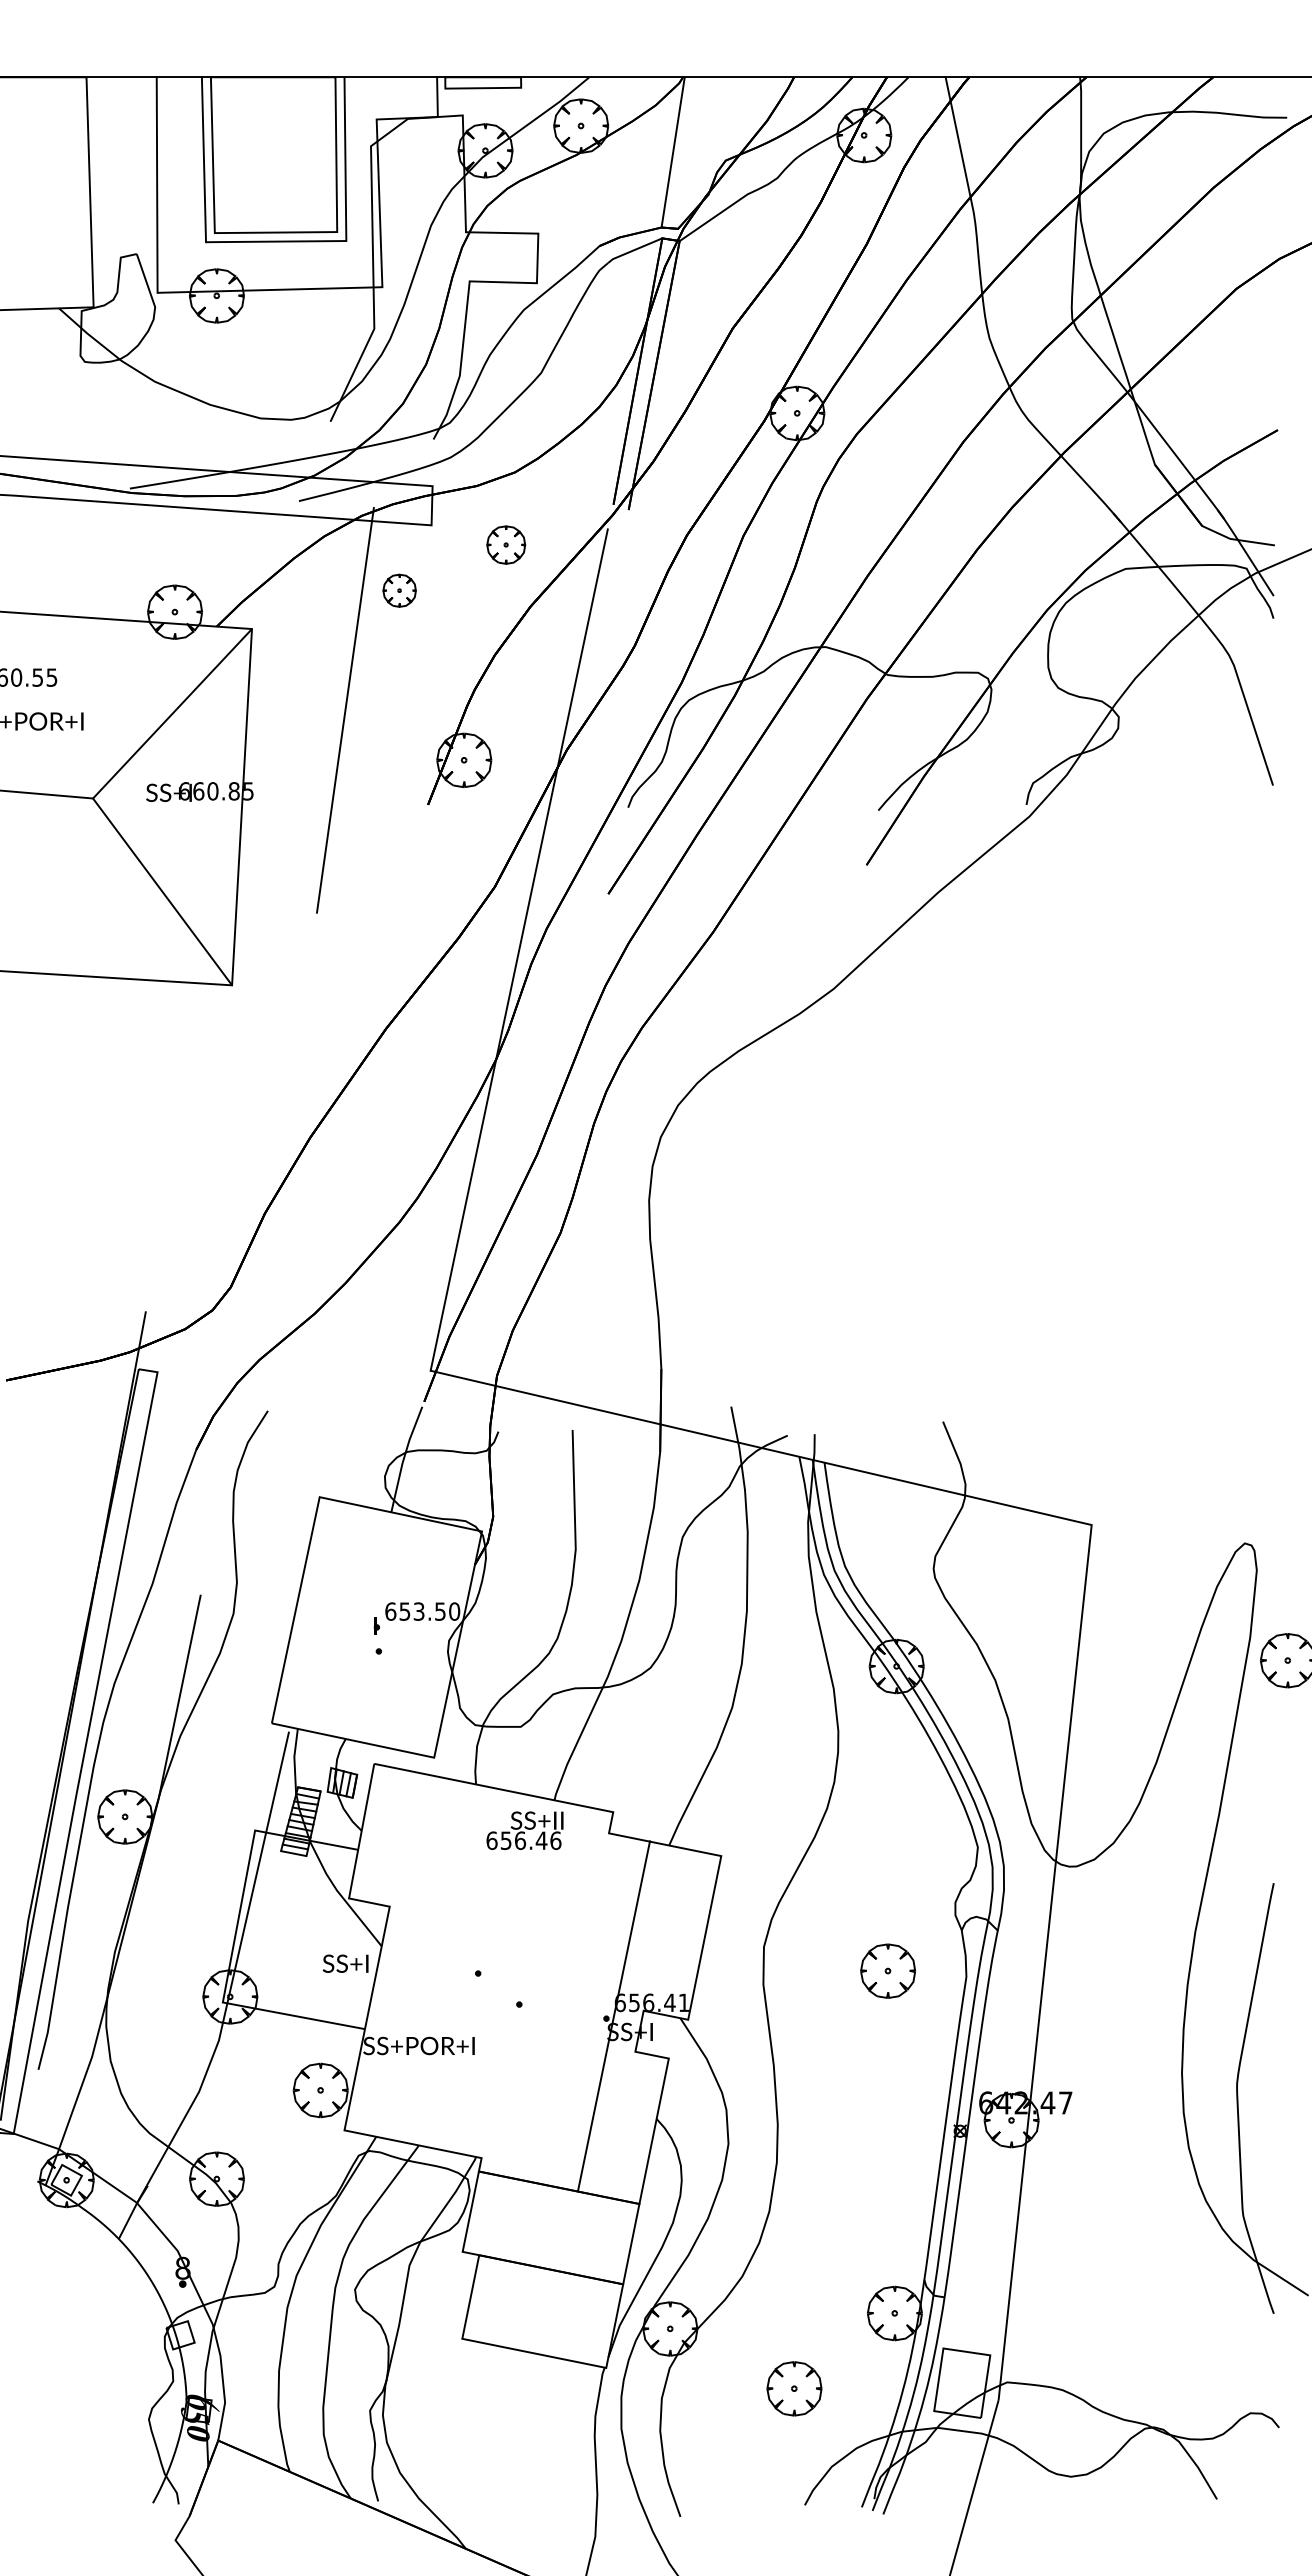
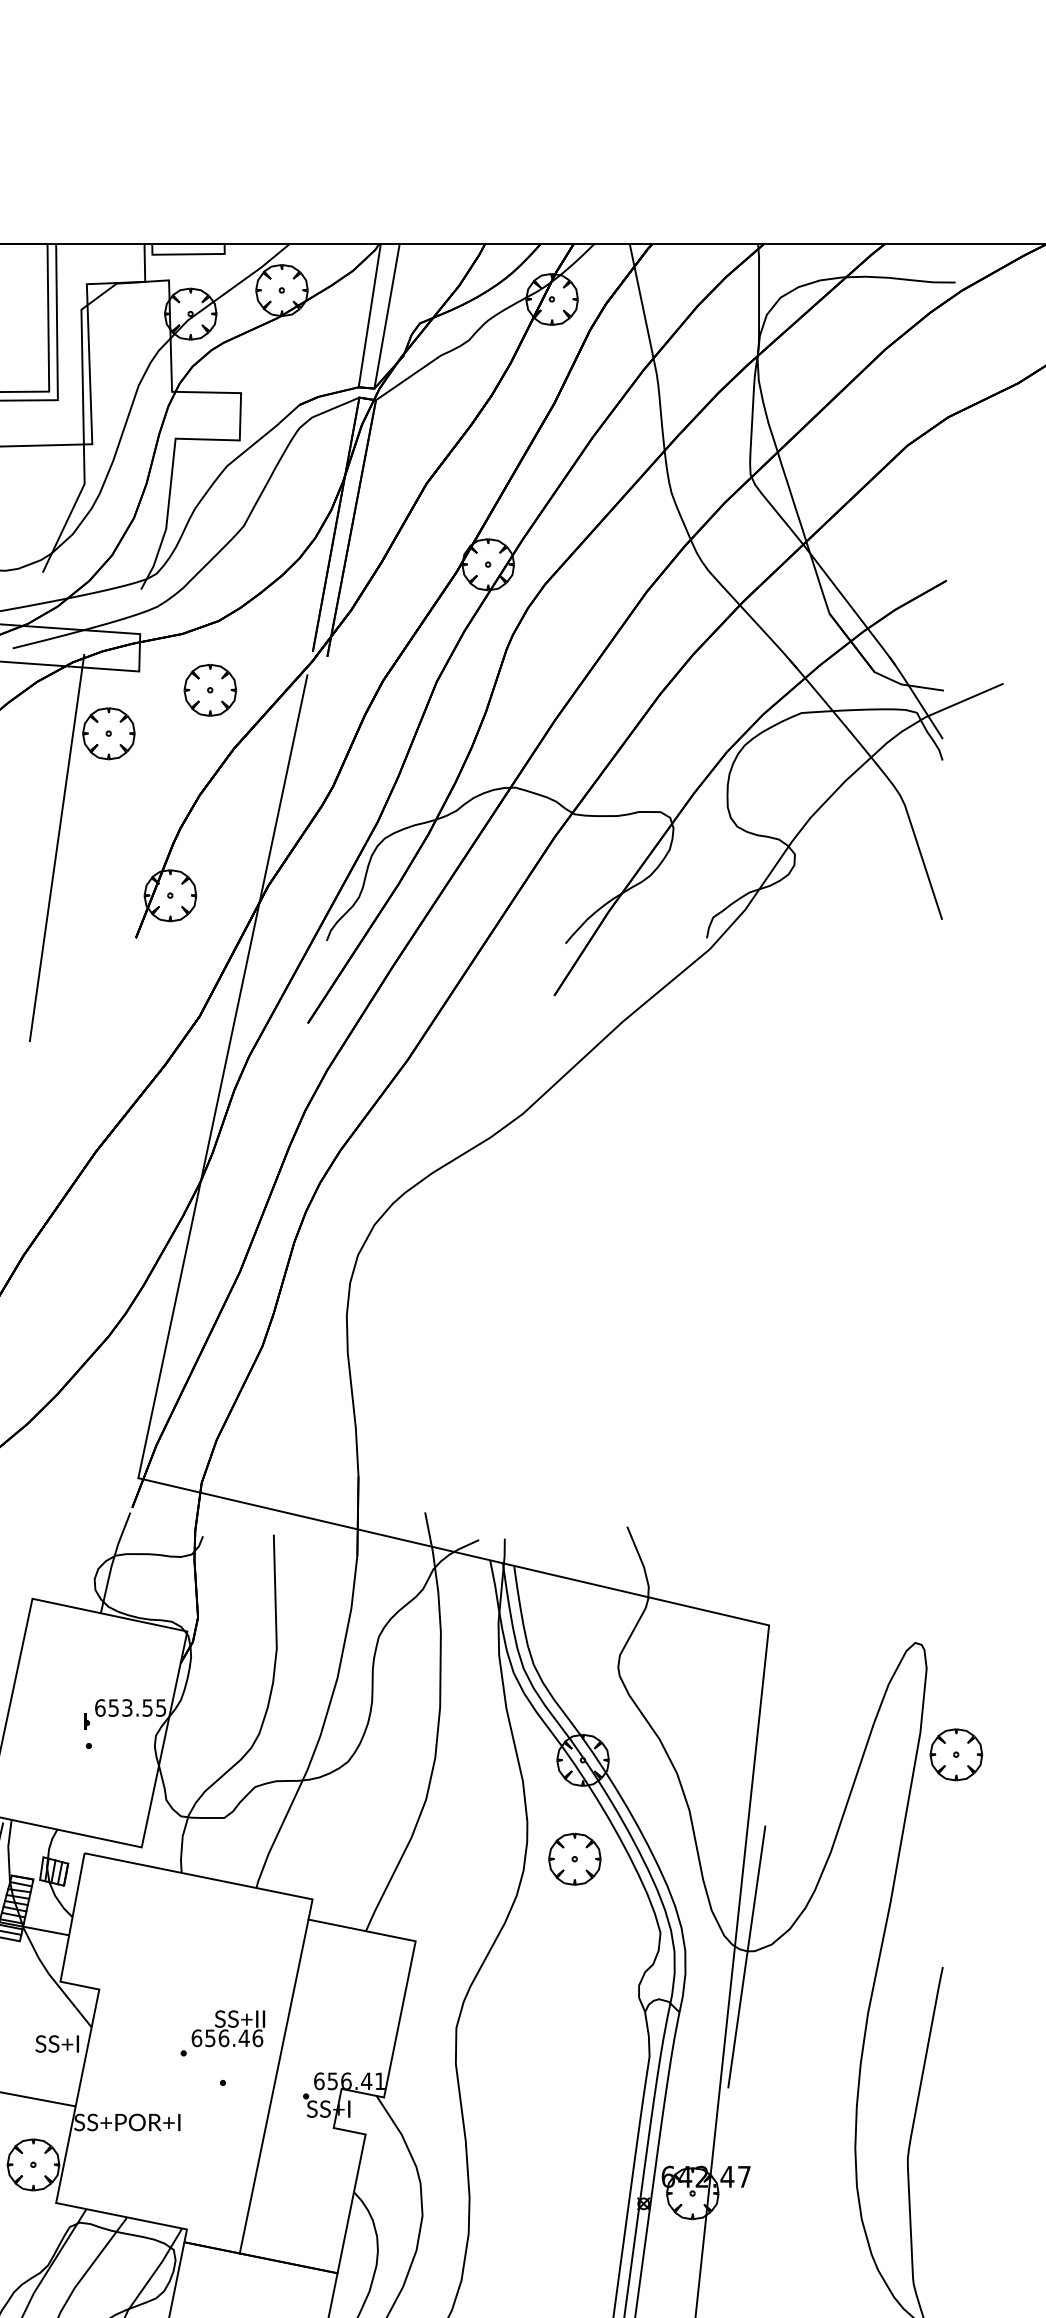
line: (691, 152) -> (387, 315), added
part: (506, 544) -> (210, 689), size x1.43
part: (399, 590) -> (108, 733), size x1.67
text: (454, 1611) -> (161, 1707), 653.50 -> 653.55
text: (524, 1830) -> (227, 2028), moved
line: (1067, 1872) -> (746, 1956), added
part: (887, 1970) -> (574, 1858), moved
line: (613, 2016) -> (273, 2086), moved

